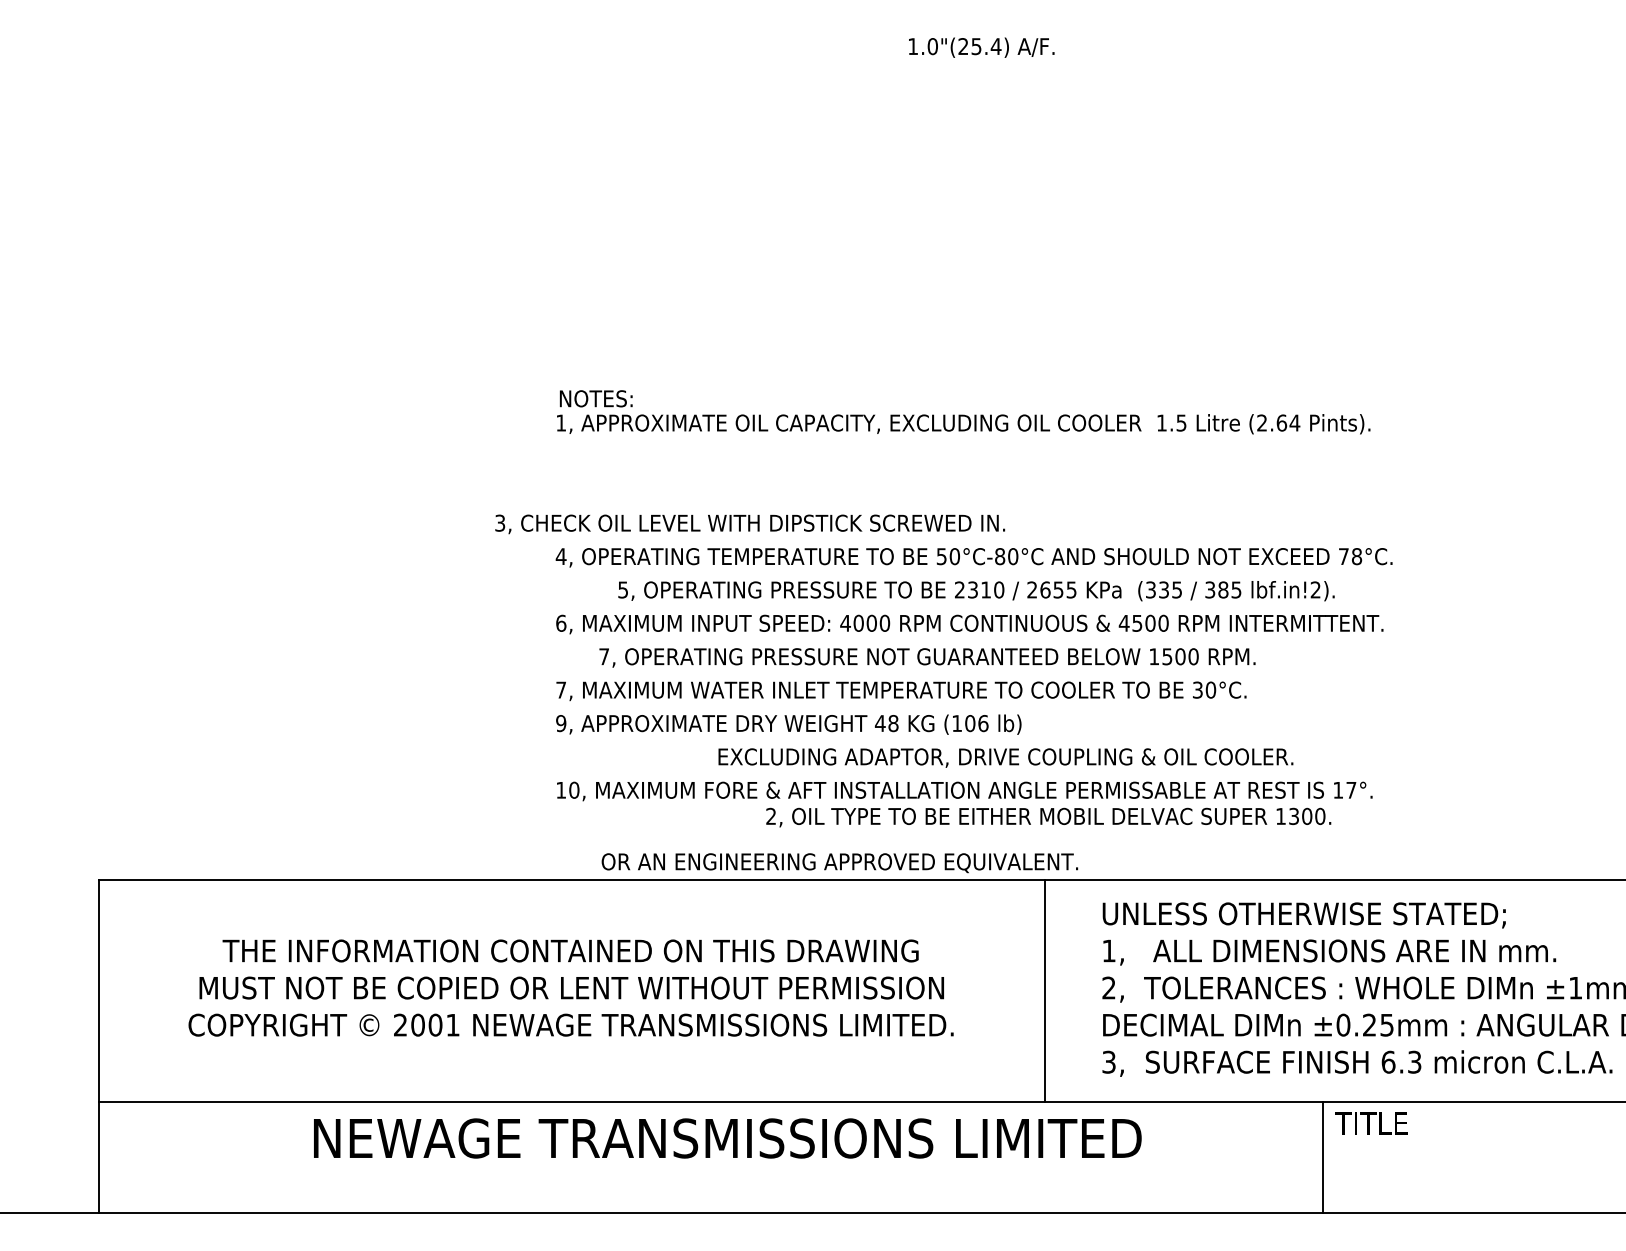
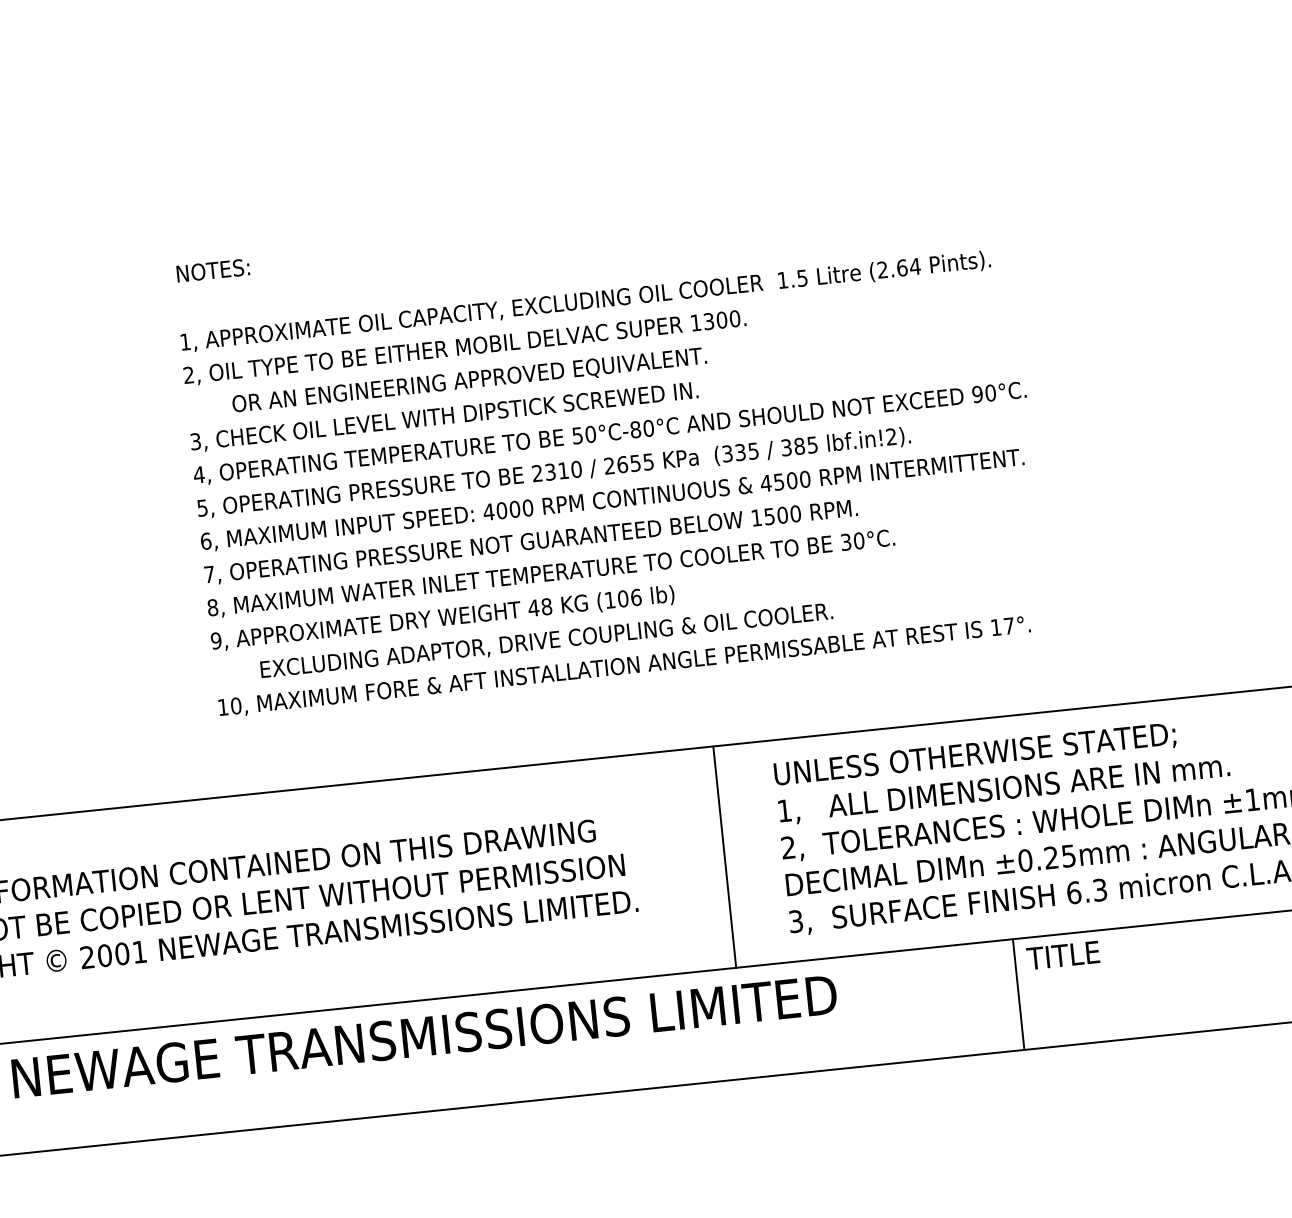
text: (595, 398) -> (212, 270), moved
text: (750, 524) -> (444, 417), moved
text: (1350, 556) -> (984, 393), 78°C. -> 90°C.
text: (976, 591) -> (554, 473), moved
text: (927, 657) -> (531, 542), moved
text: (561, 689) -> (213, 607), 7, -> 8,
text: (1005, 757) -> (546, 640), moved
text: (1048, 817) -> (464, 347), moved
text: (839, 863) -> (469, 381), moved

